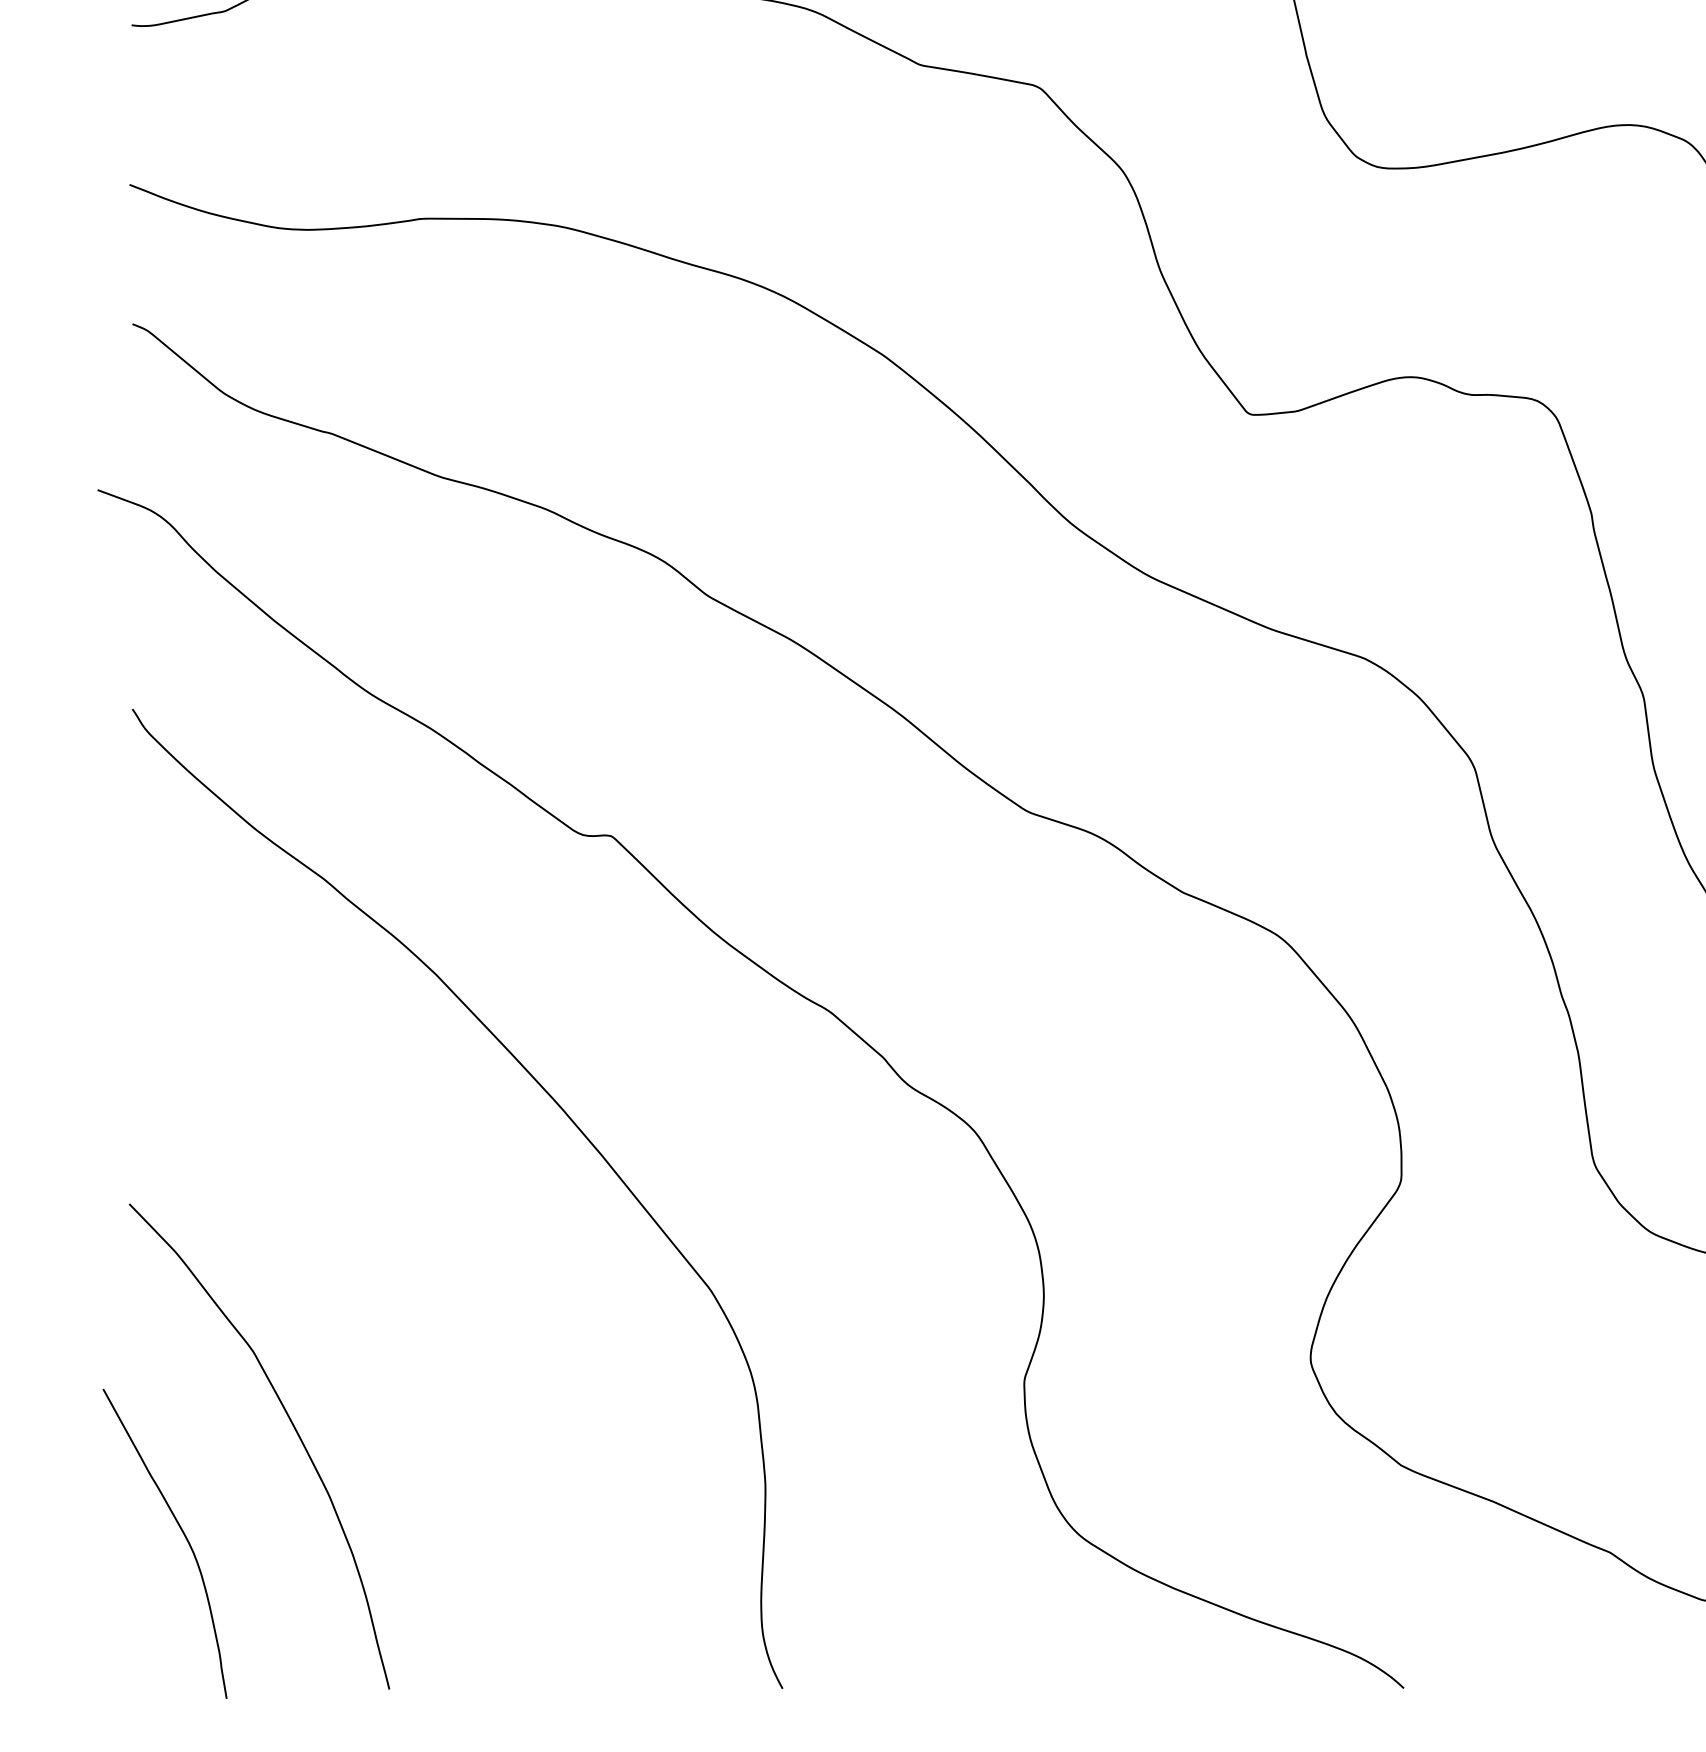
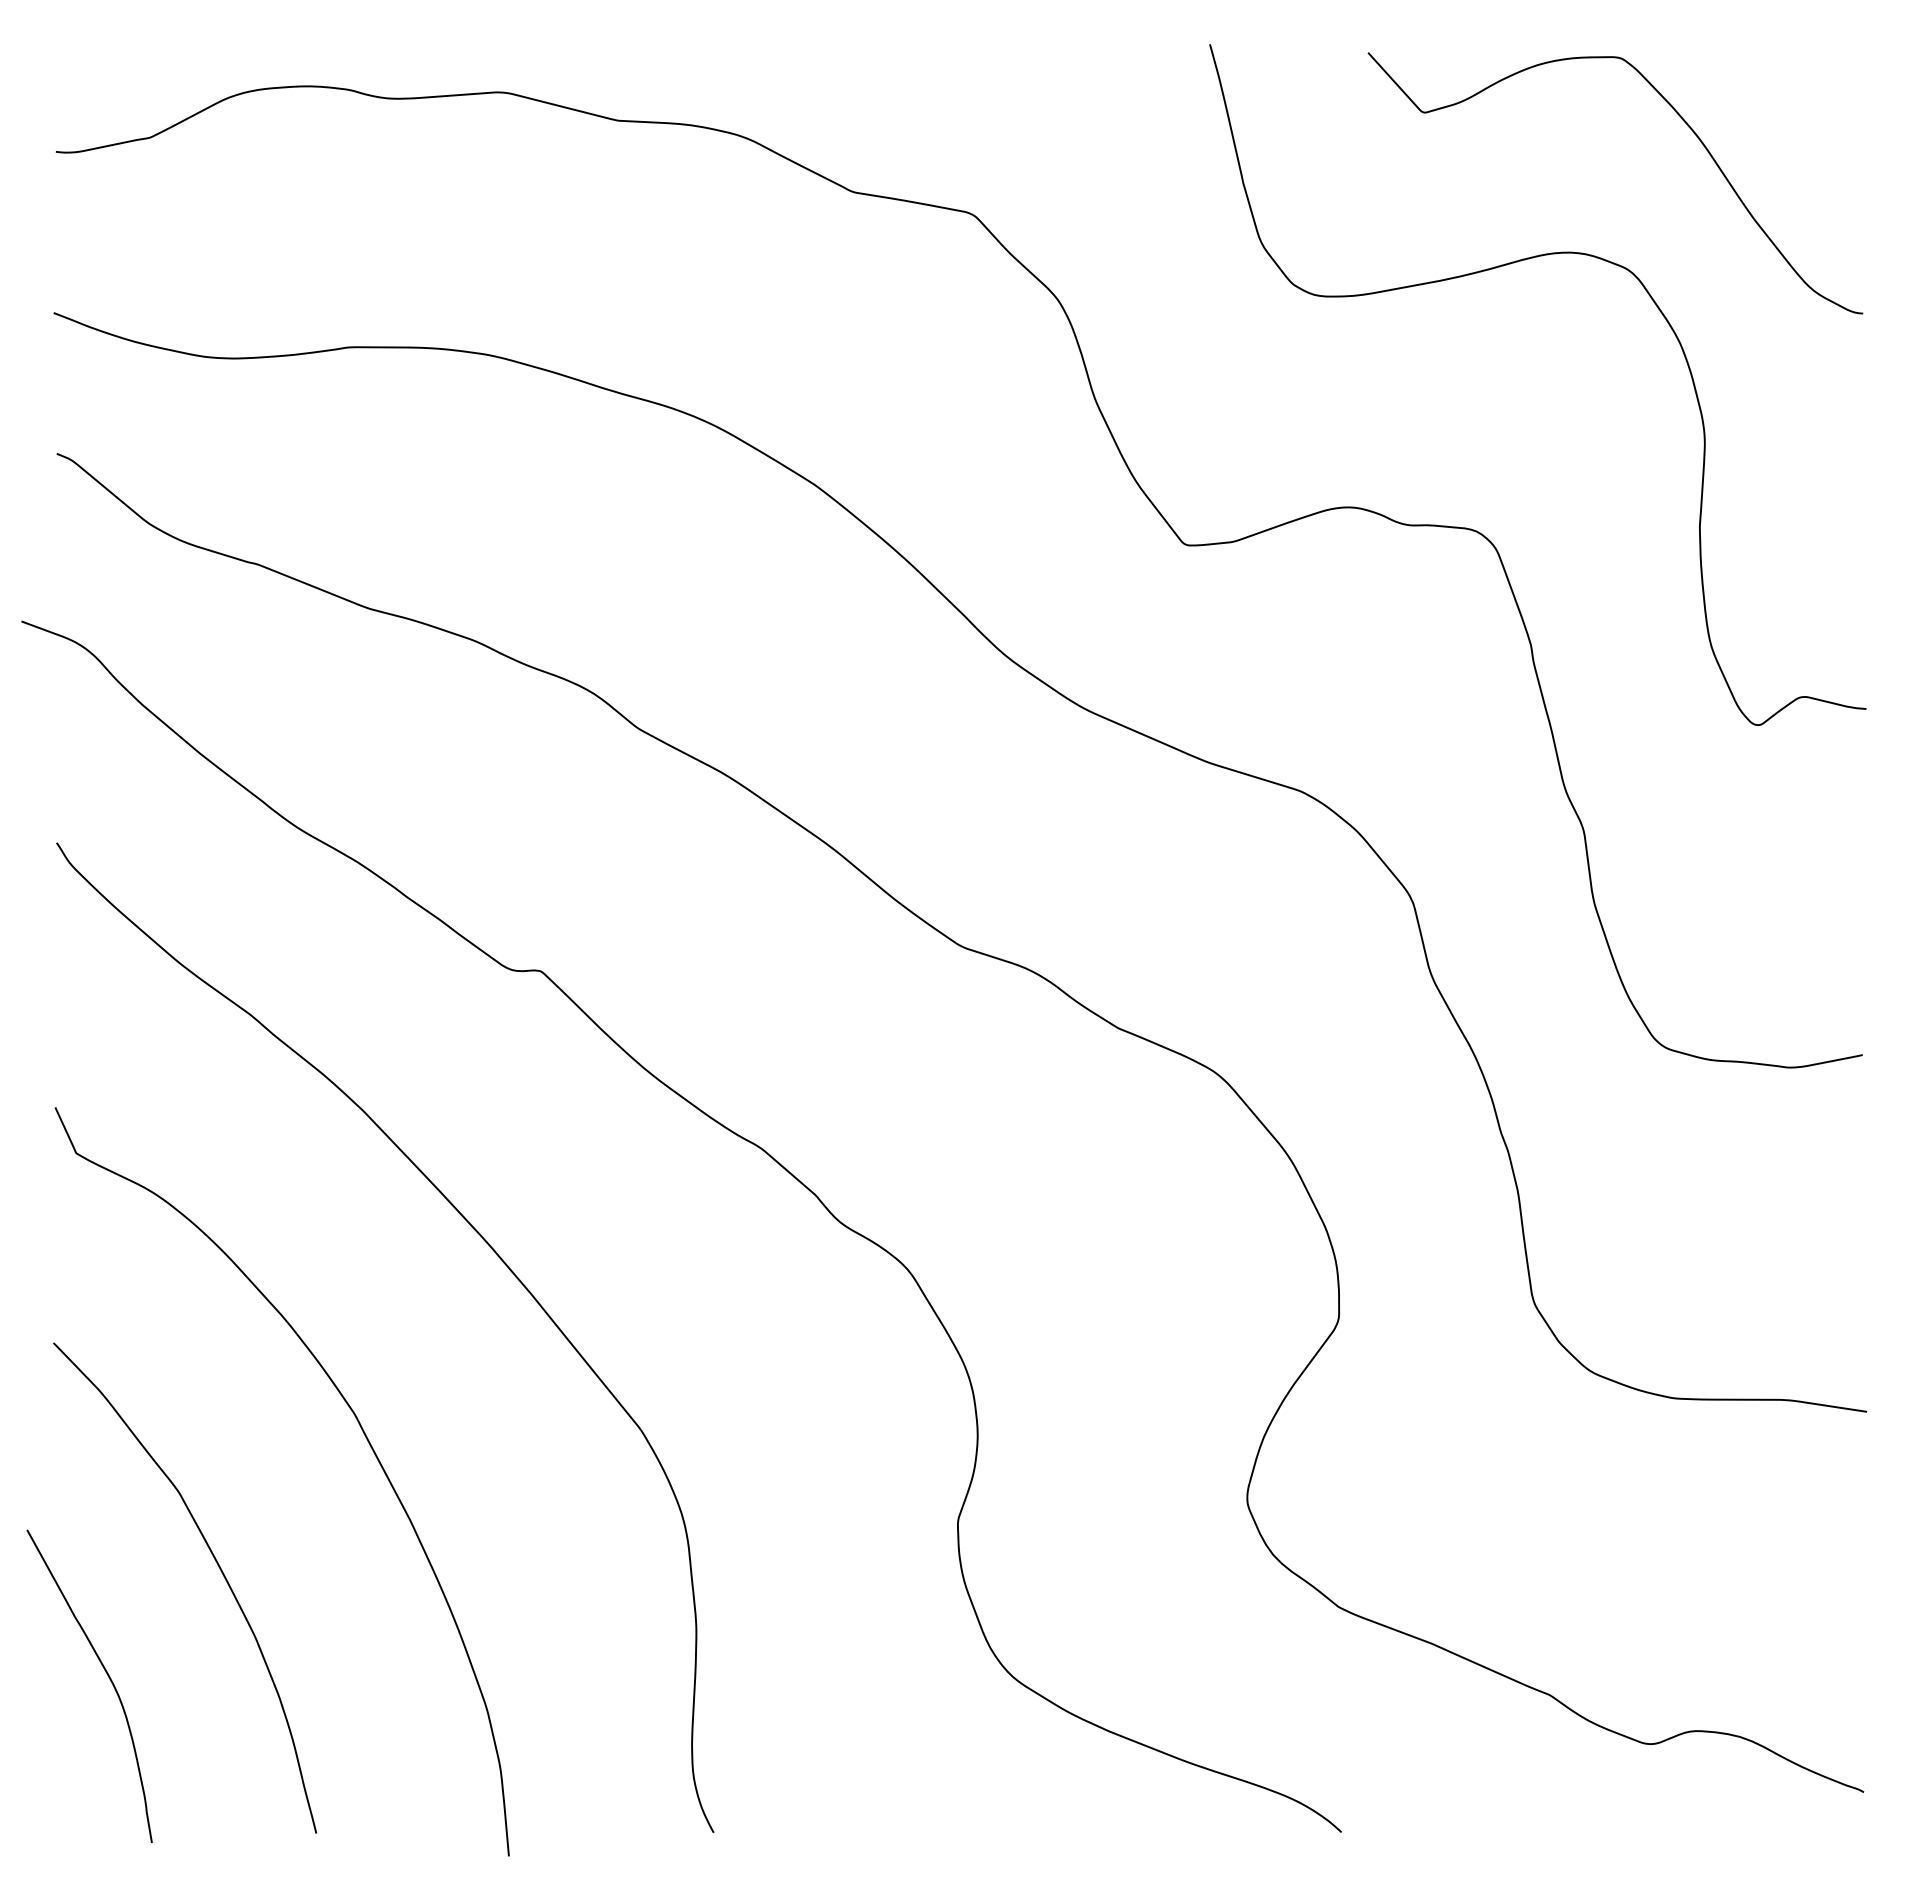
curve: (439, 1299) -> (366, 1439), added

